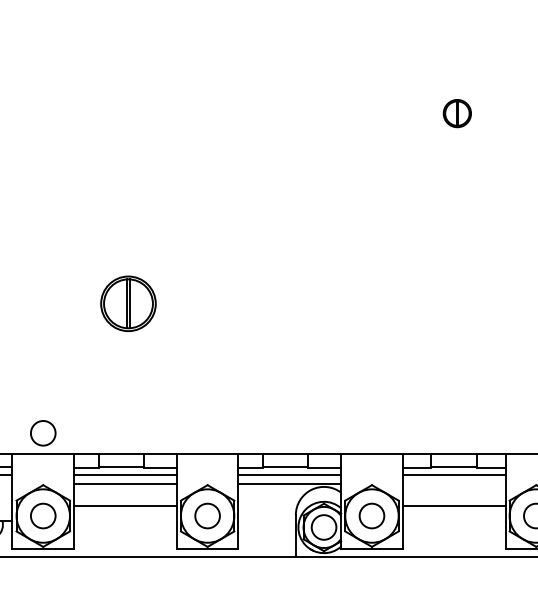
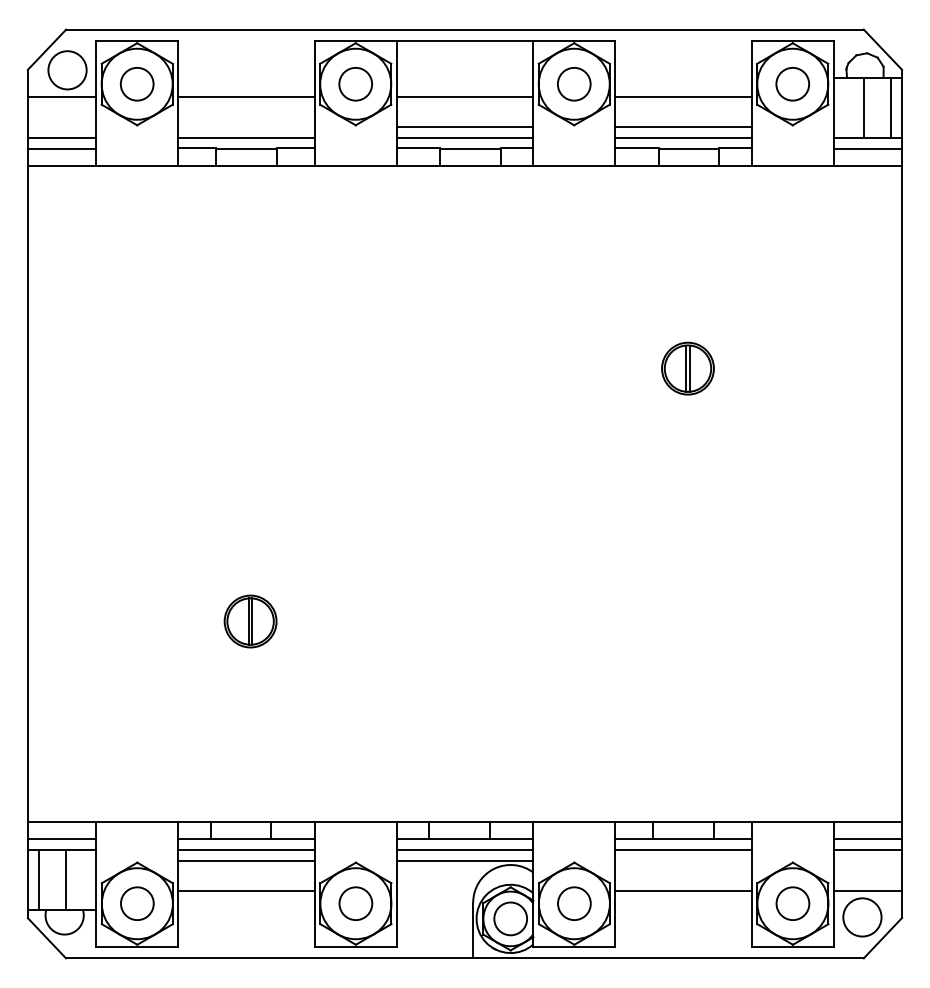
part: (457, 113) -> (687, 368), size x1.43
part: (128, 303) -> (250, 621), size x0.71
circle: (43, 433) -> (137, 793), removed

